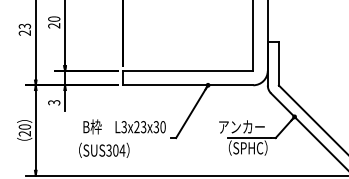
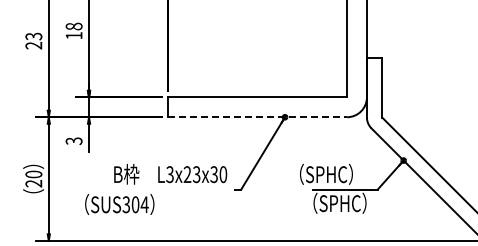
text: (53, 22) -> (73, 30), 20 -> 18
line: (188, 85) -> (258, 117), solid -> dashed
text: (241, 126) -> (331, 173), アンカー -> （SPHC）
text: (104, 150) -> (119, 204), moved

